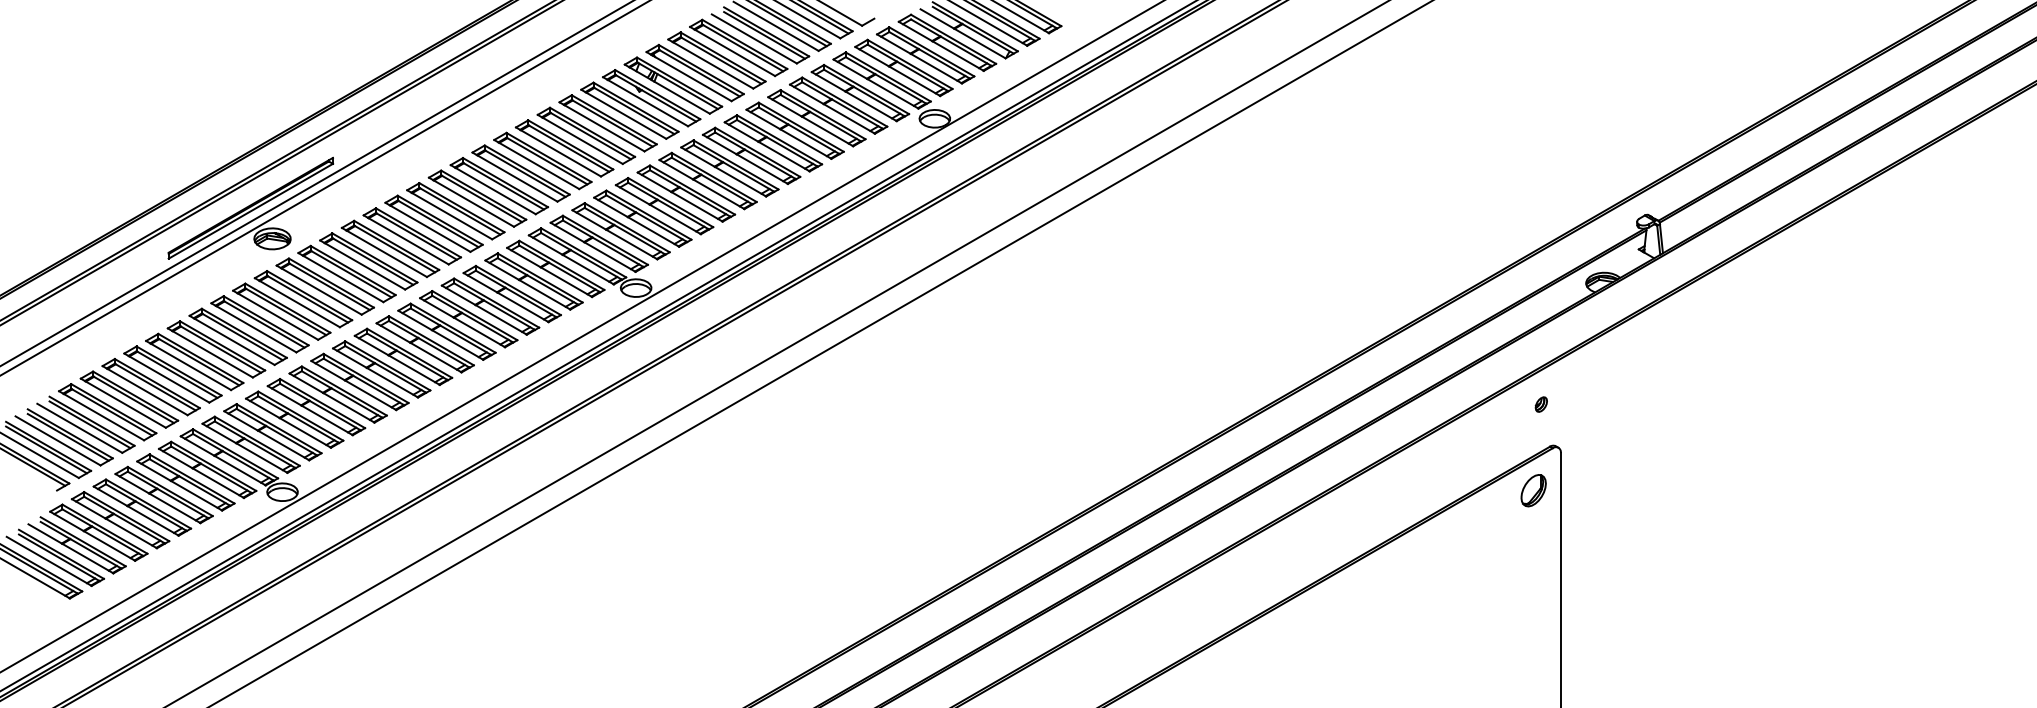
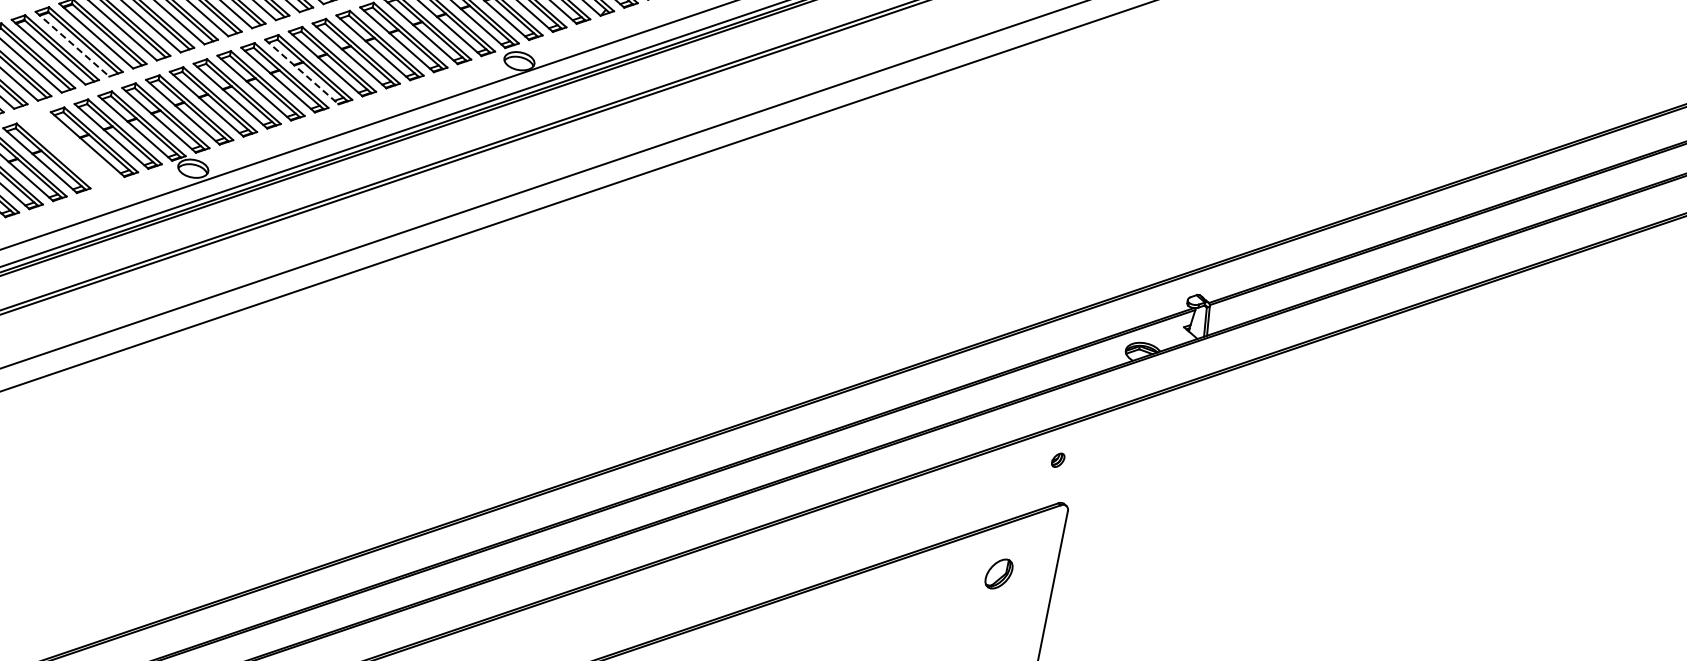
line: (724, 172) -> (302, 72), solid -> dashed
line: (493, 189) -> (72, 44), solid -> dashed
part: (511, 293) -> (70, 149), removed
part: (1533, 490) -> (998, 573), moved

